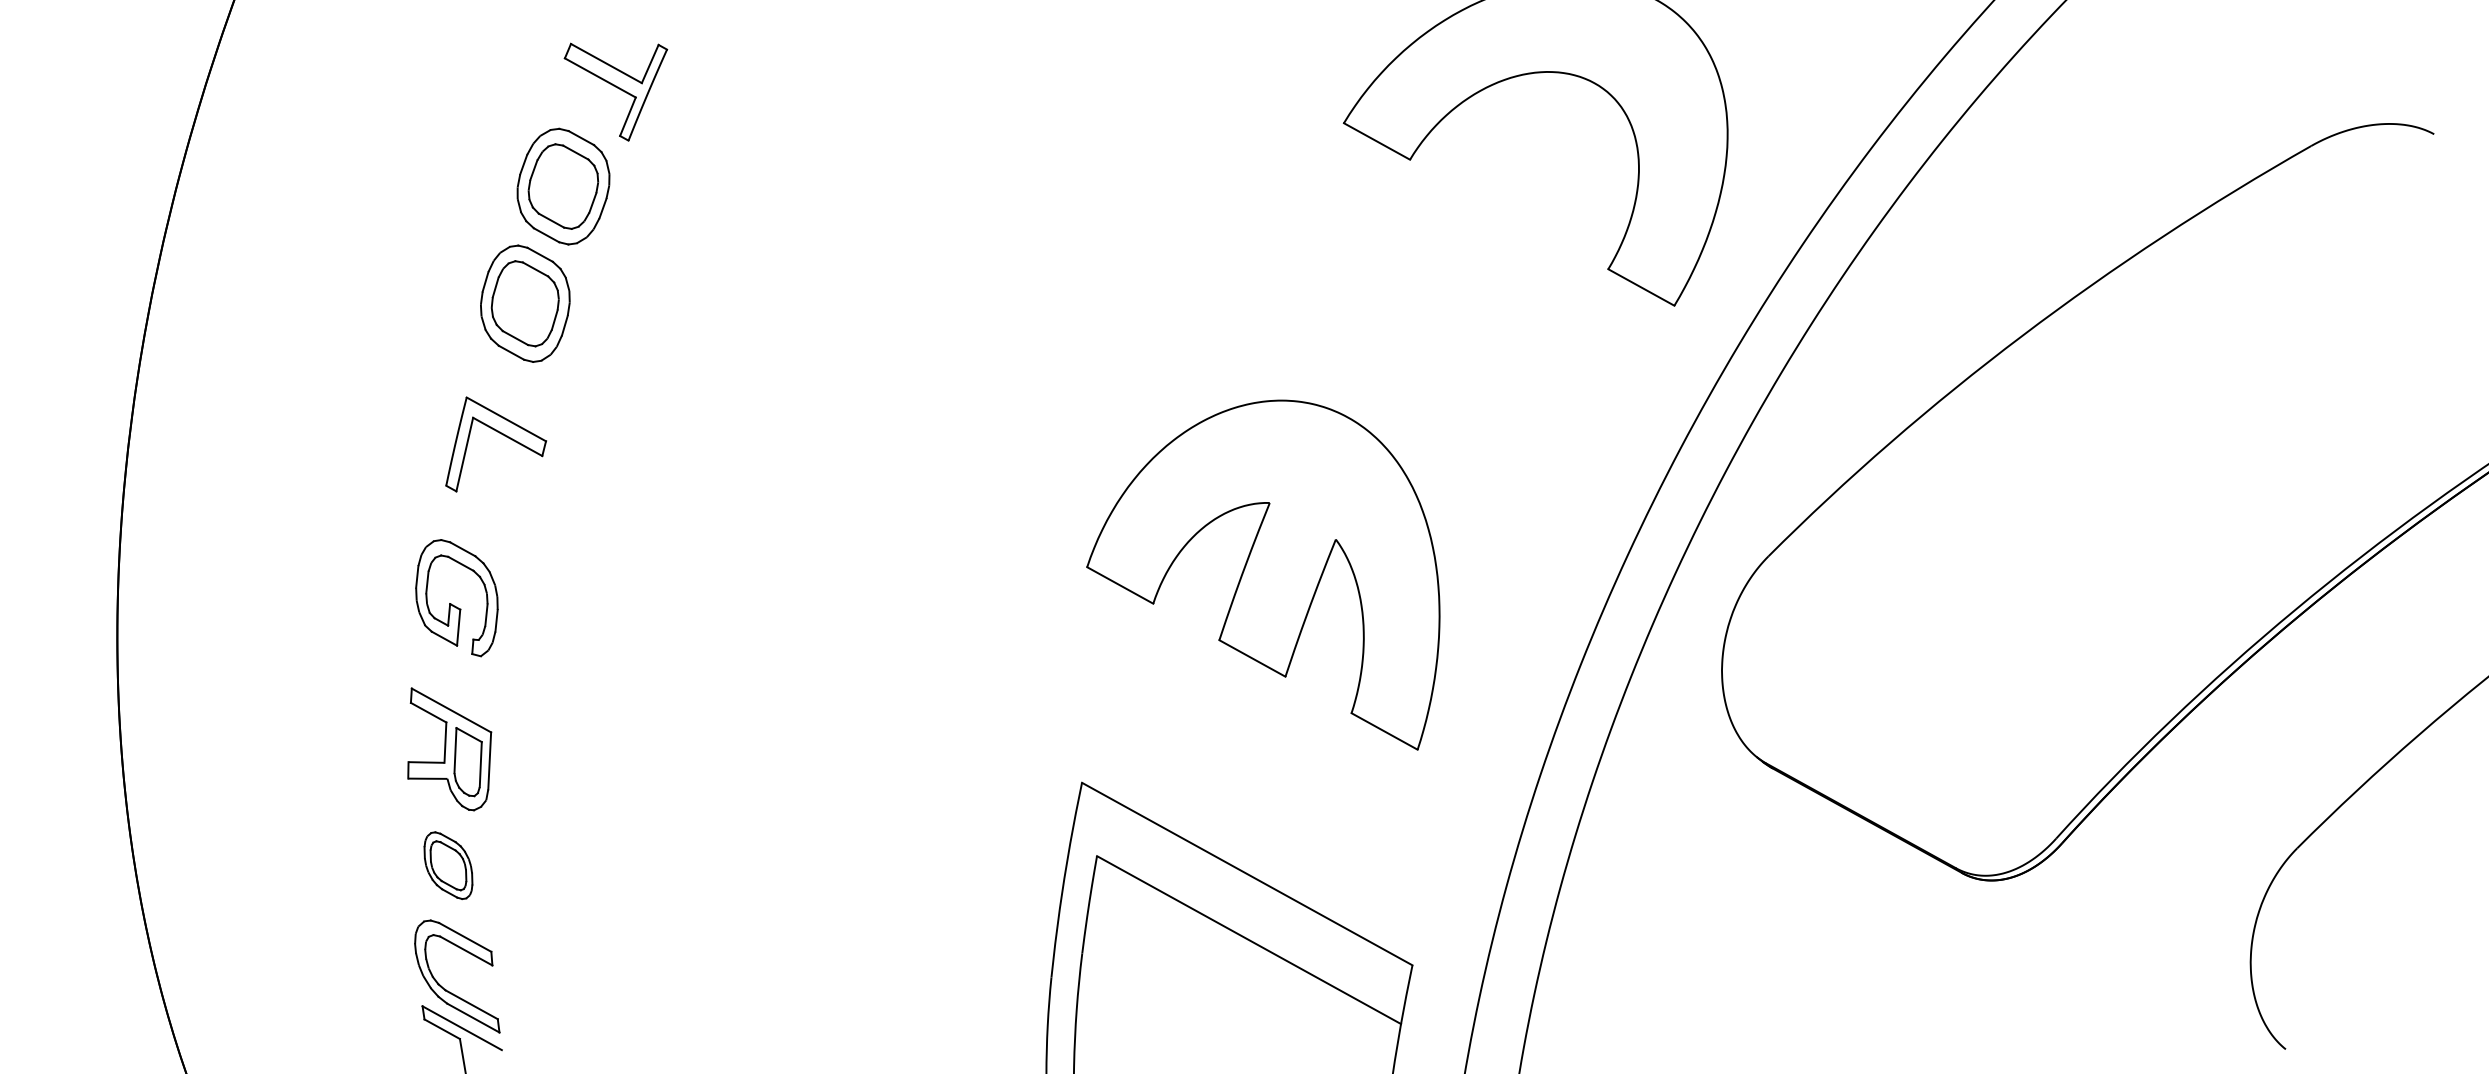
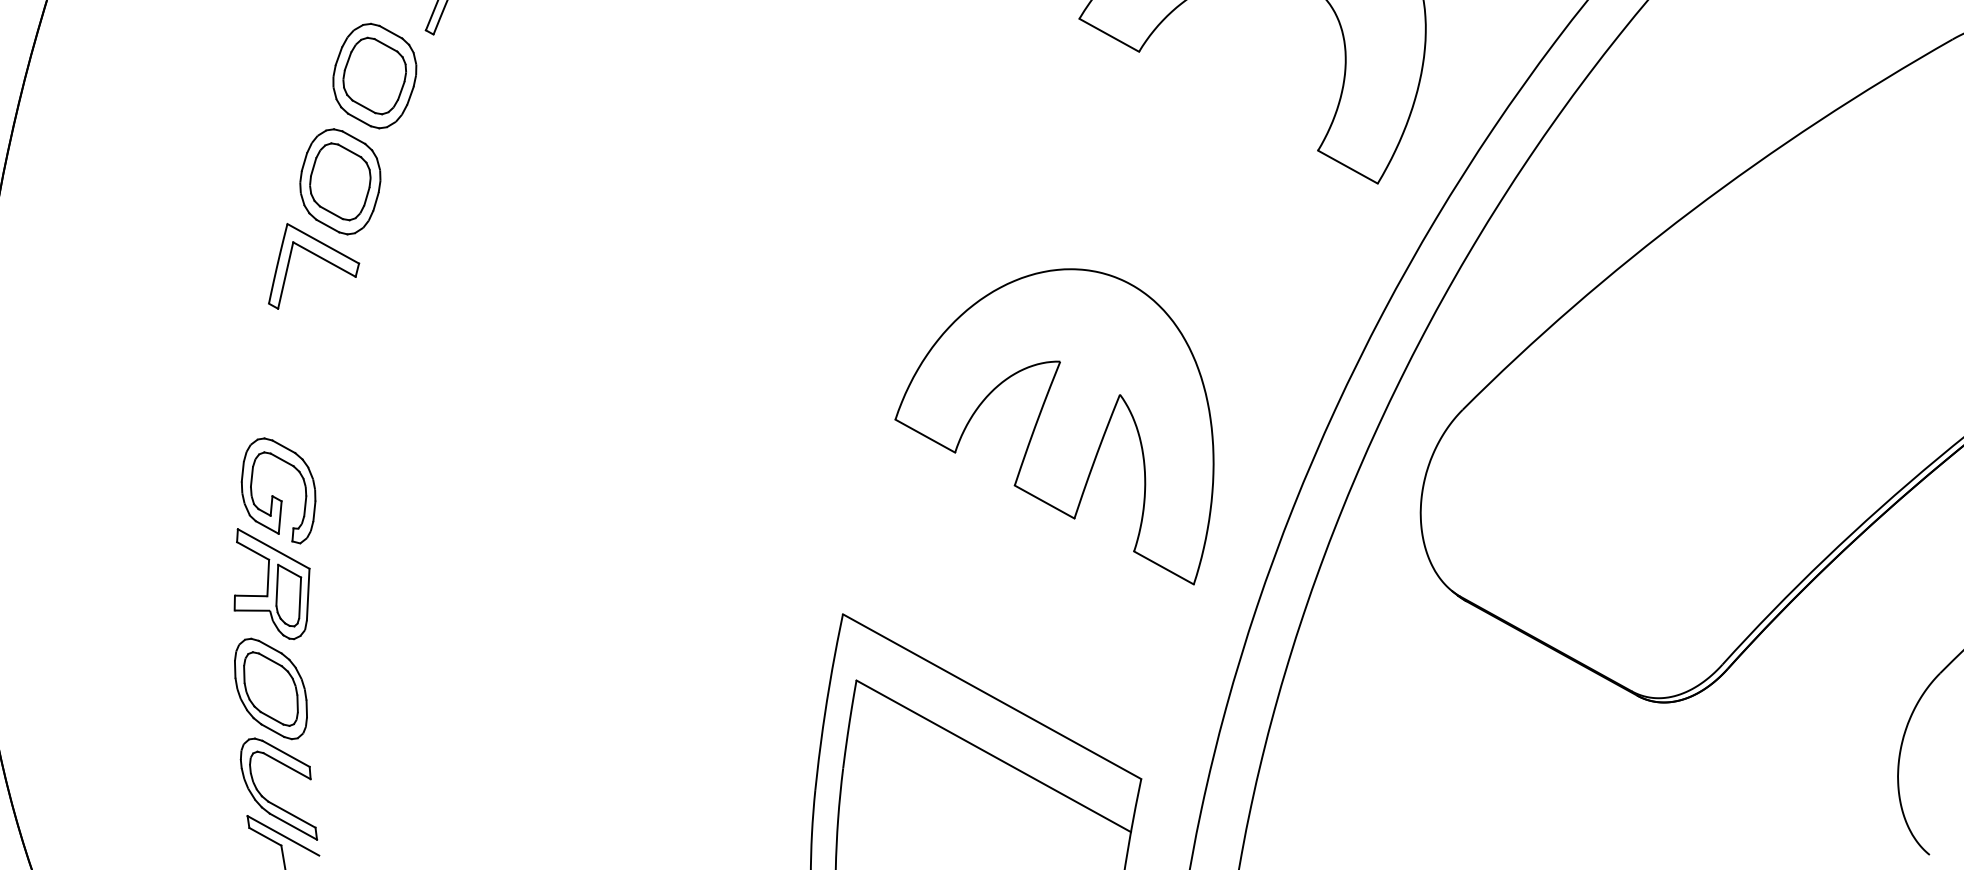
part: (502, 435) -> (319, 258), moved
part: (1263, 574) -> (1054, 426), moved
part: (453, 604) -> (275, 496), moved
part: (448, 865) -> (271, 688), size x1.67

